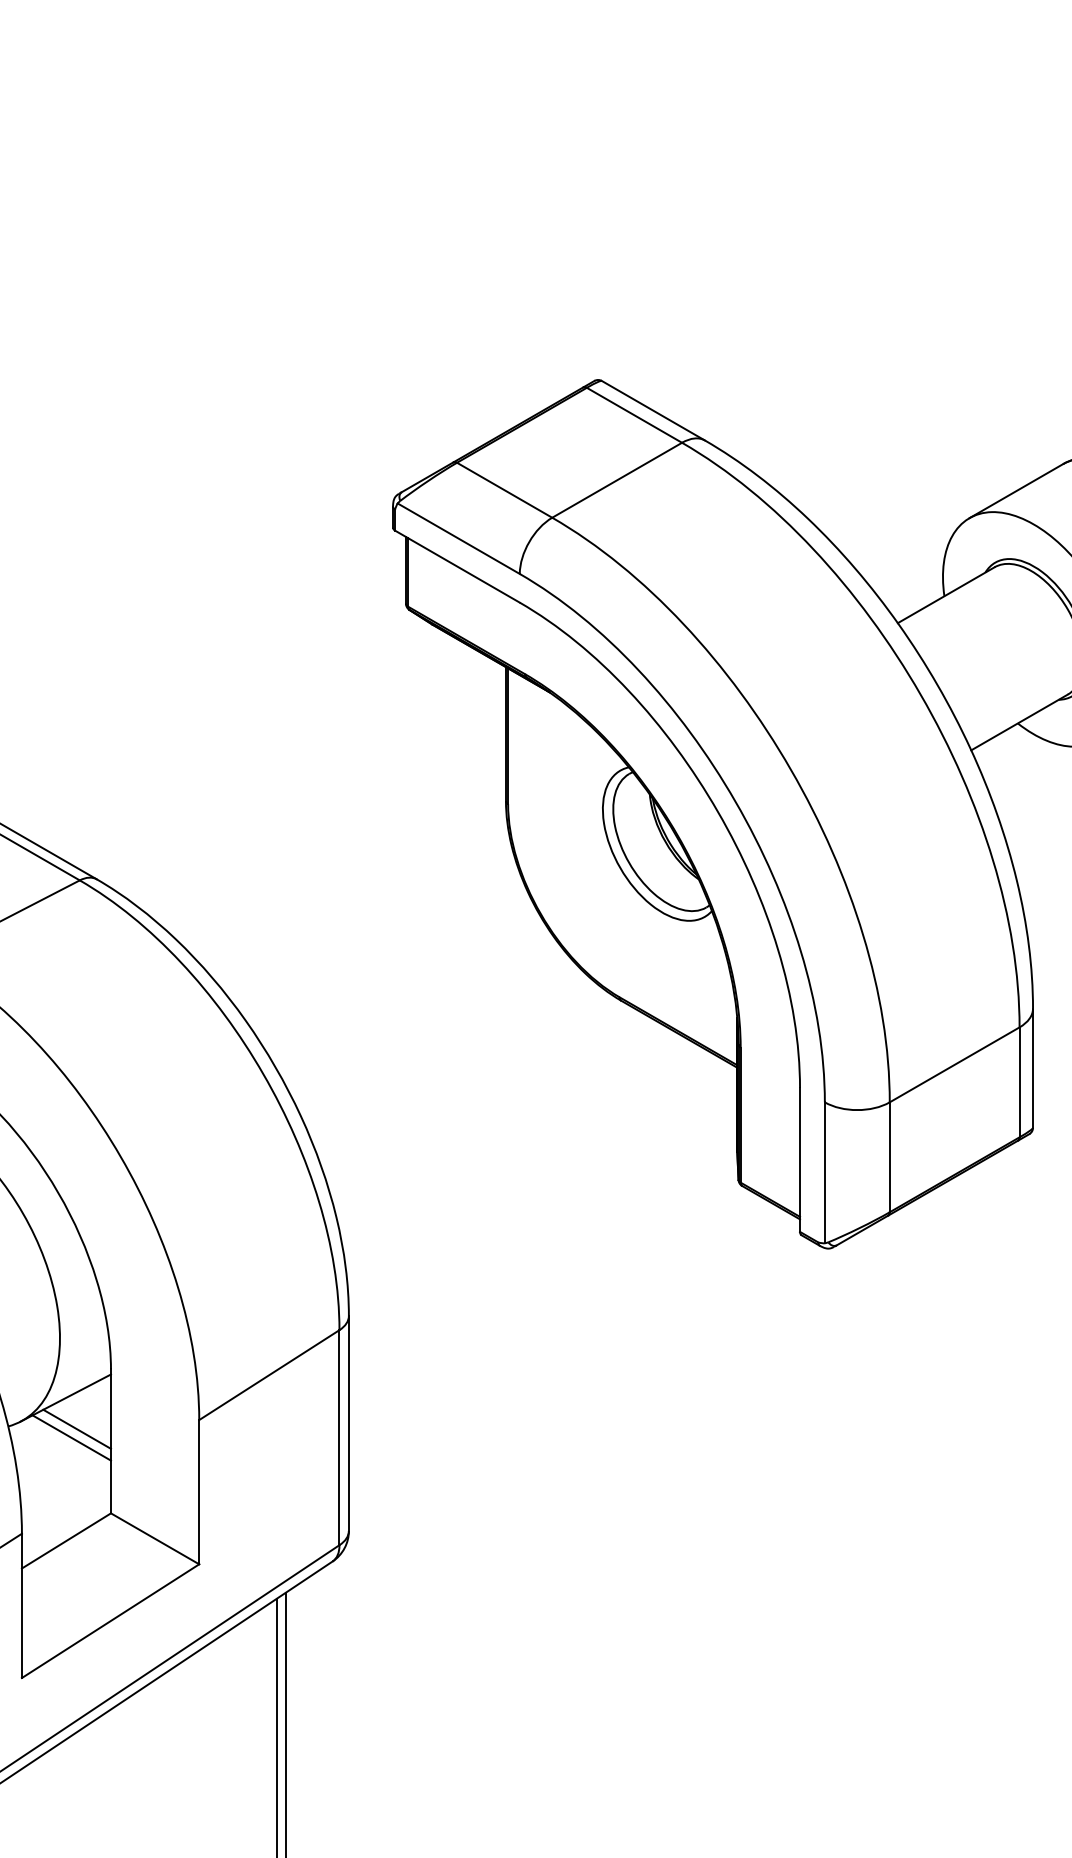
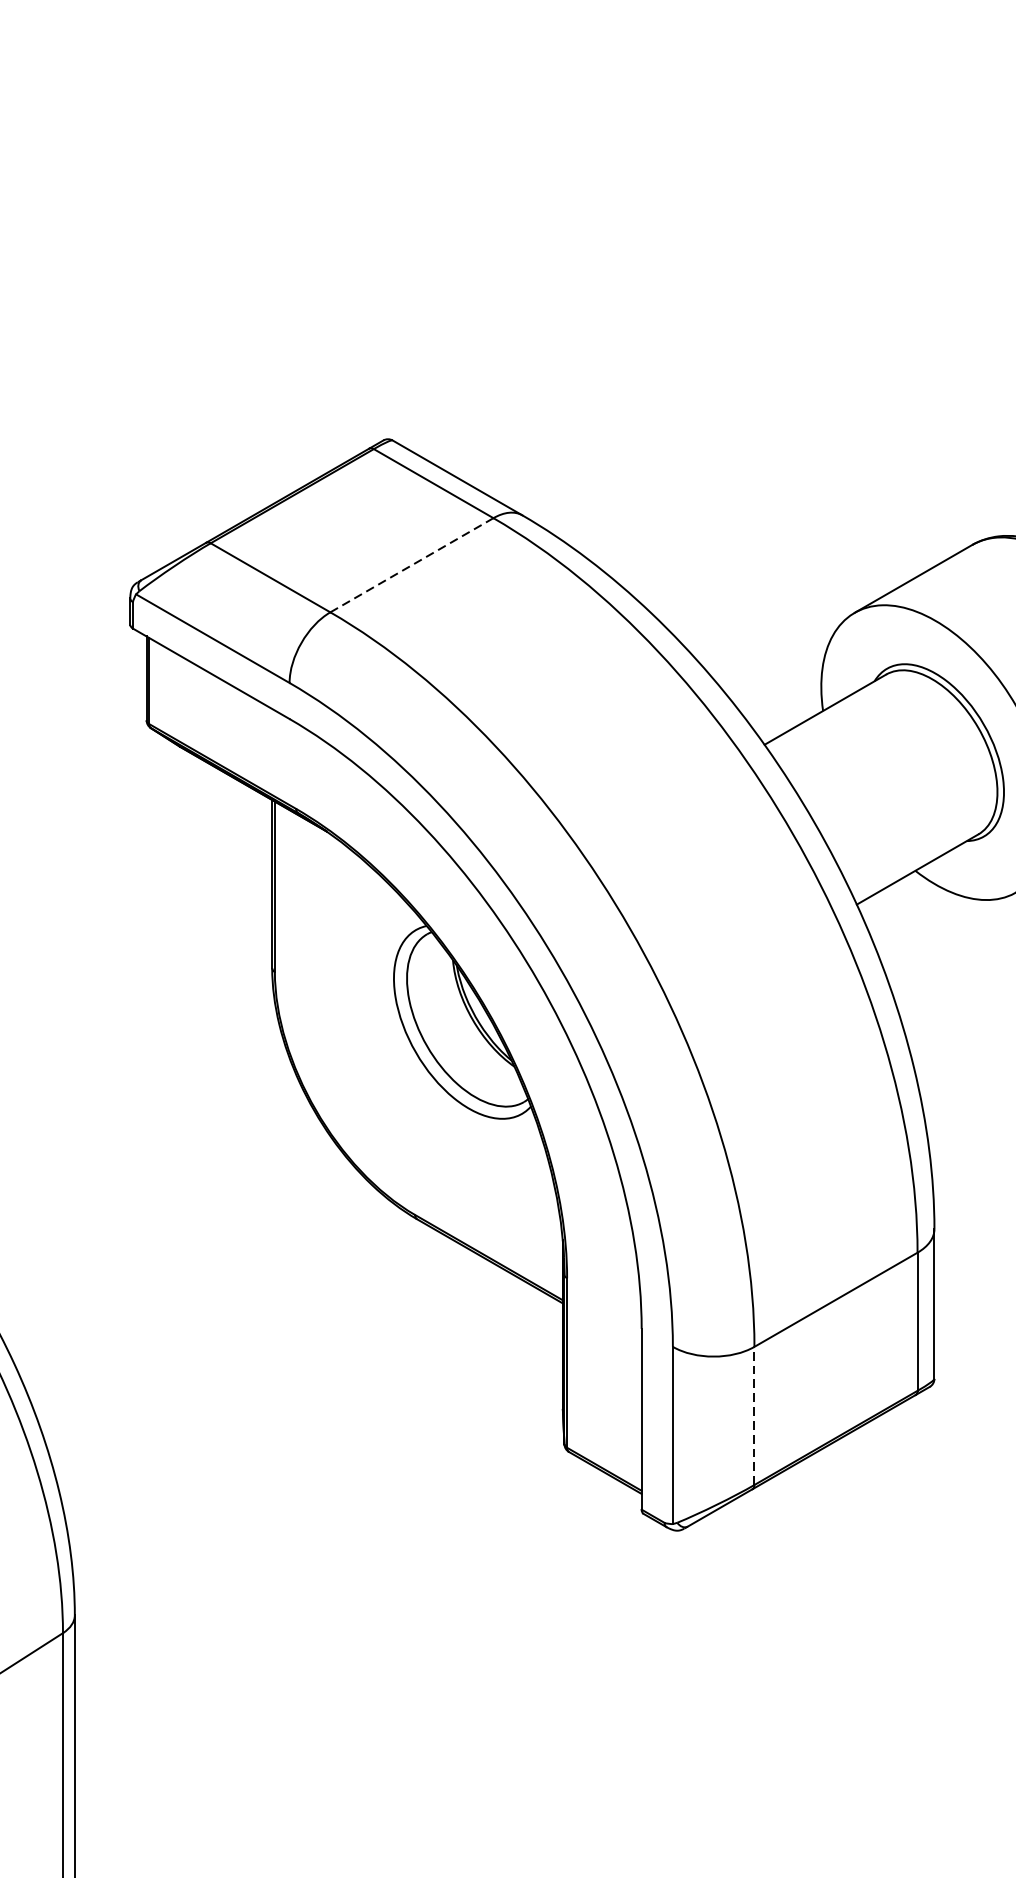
line: (617, 480) -> (412, 565), solid -> dashed
line: (889, 1157) -> (754, 1416), solid -> dashed

